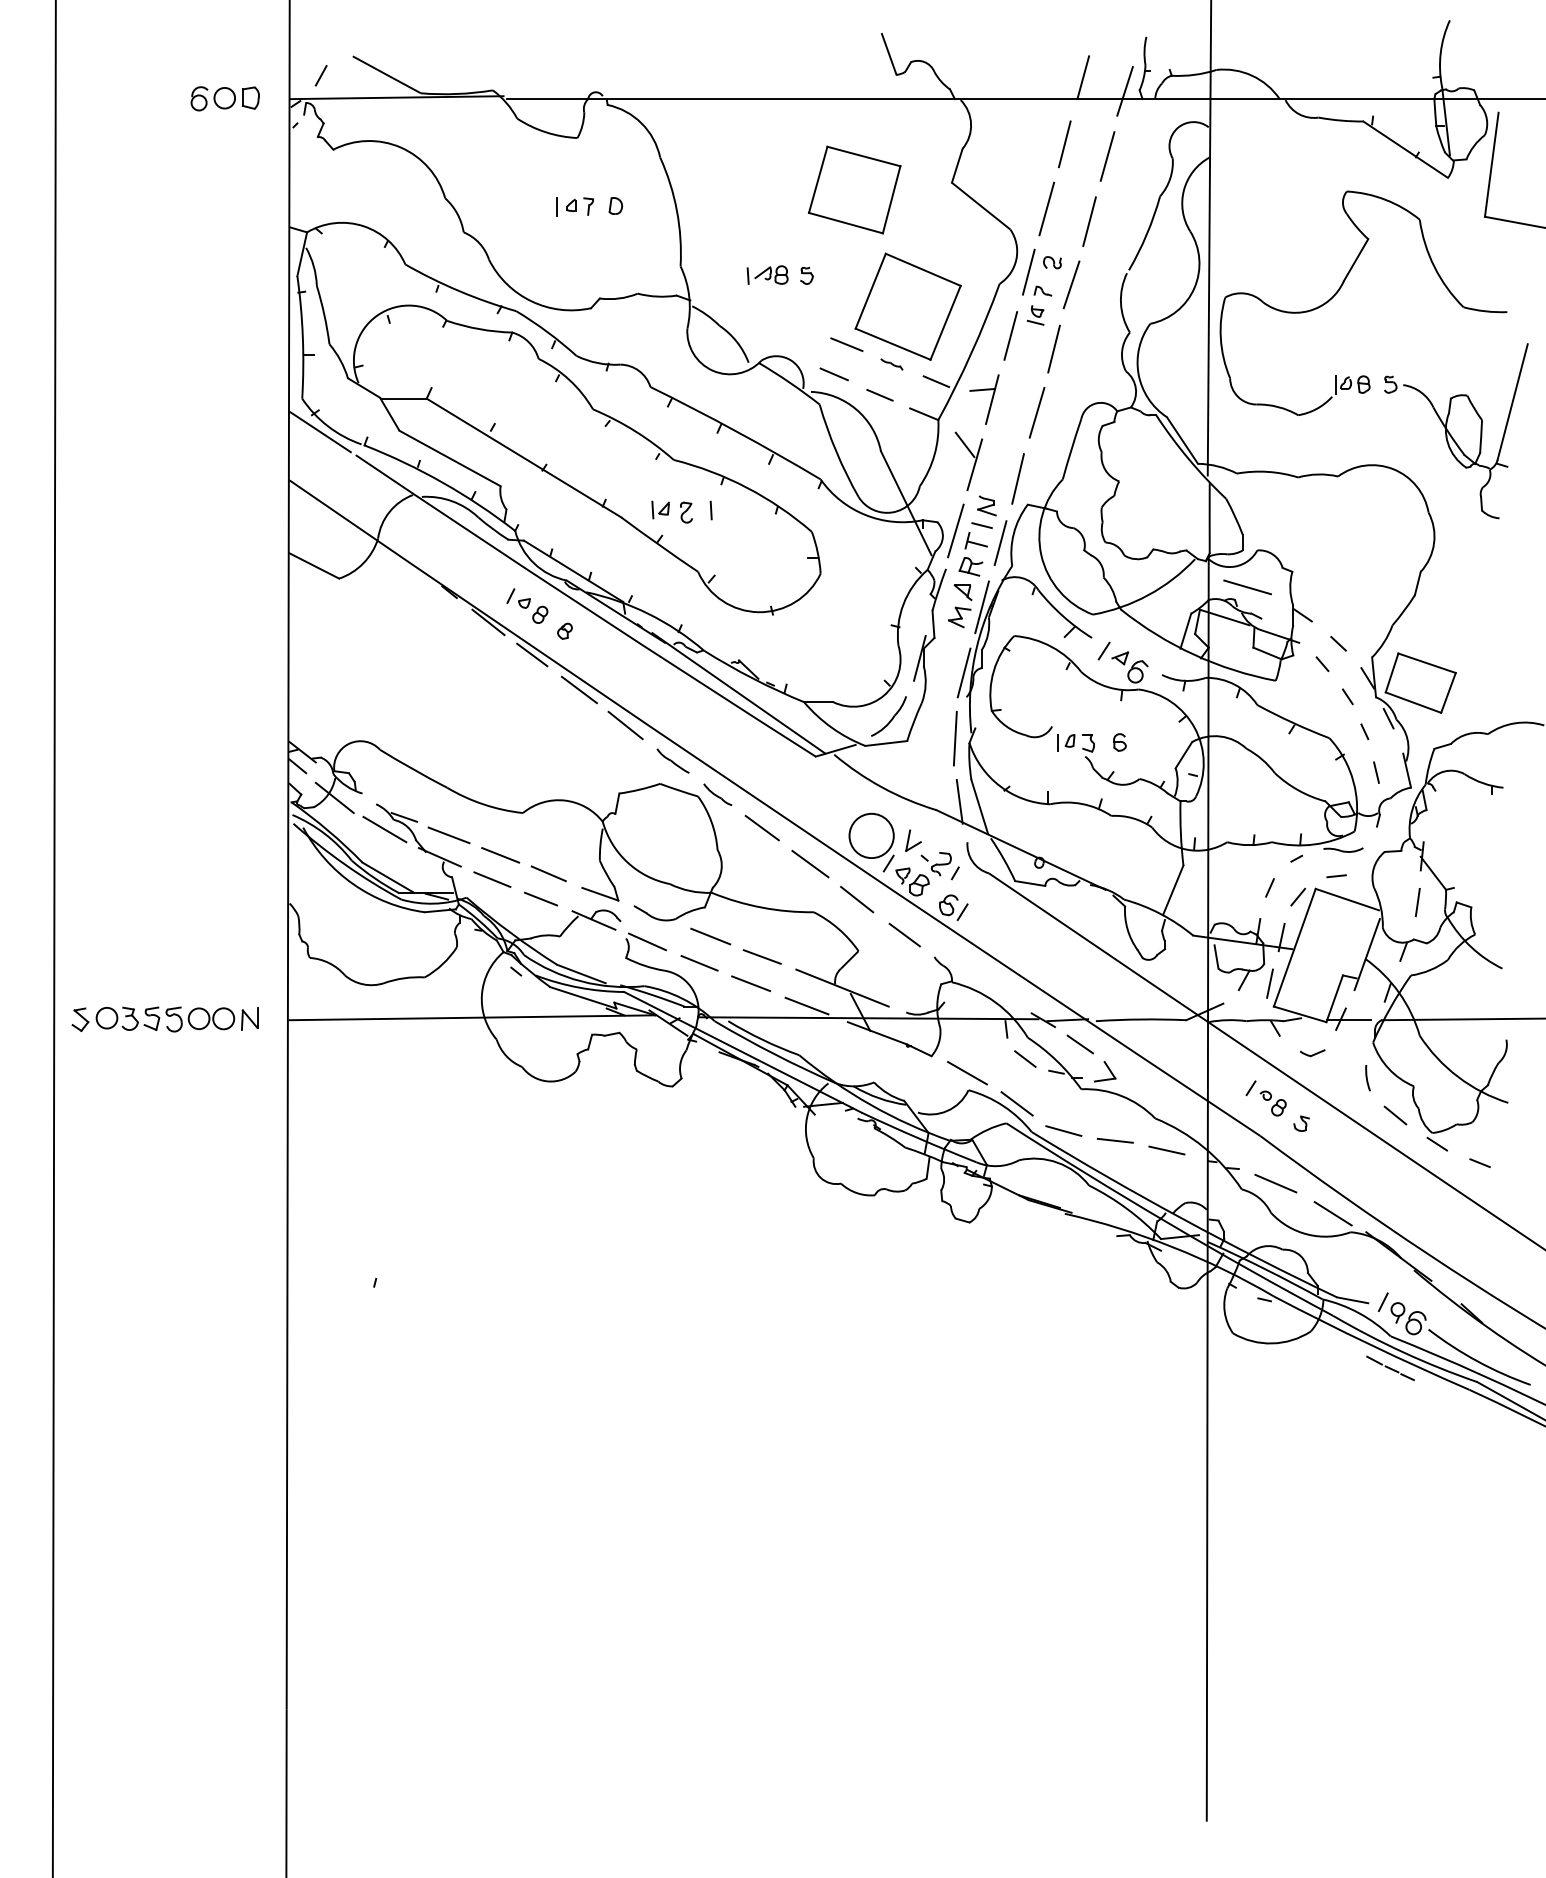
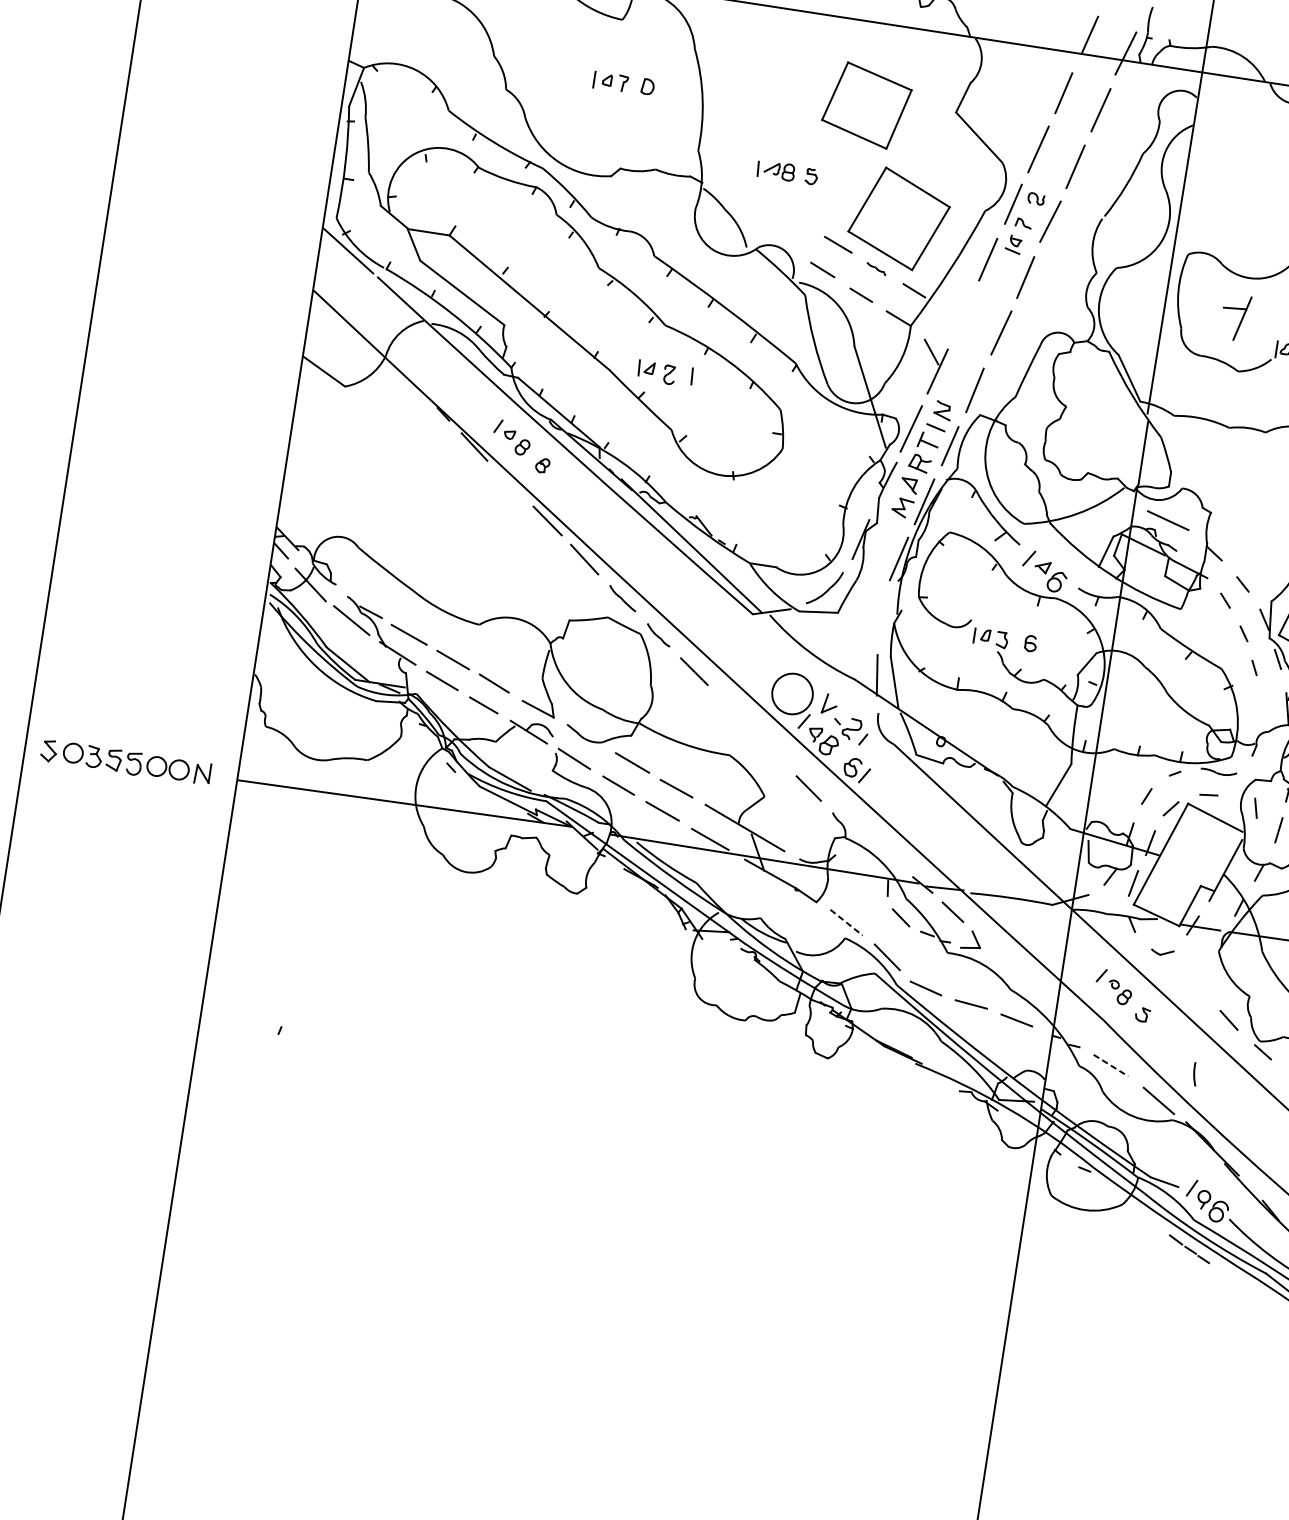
part: (990, 401) -> (1240, 320), moved
line: (532, 654) -> (509, 482), removed
line: (954, 738) -> (881, 617), removed
line: (1376, 772) -> (1255, 808), moved
line: (810, 863) -> (733, 710), removed
line: (857, 899) -> (770, 749), removed
line: (967, 1073) -> (846, 922), solid -> dashed
arc: (1367, 1078) -> (1194, 1074), moved
line: (1276, 1183) -> (1111, 1065), solid -> dashed

